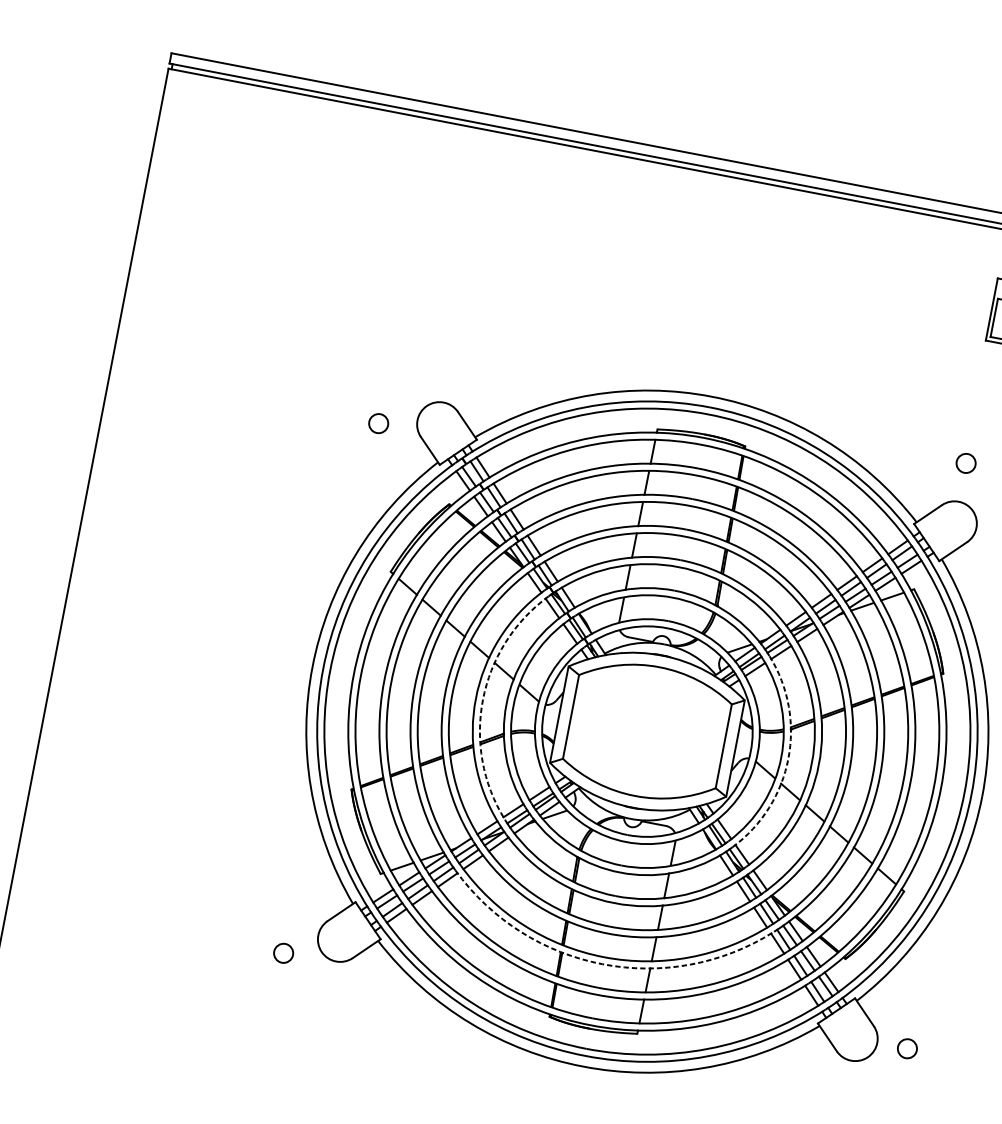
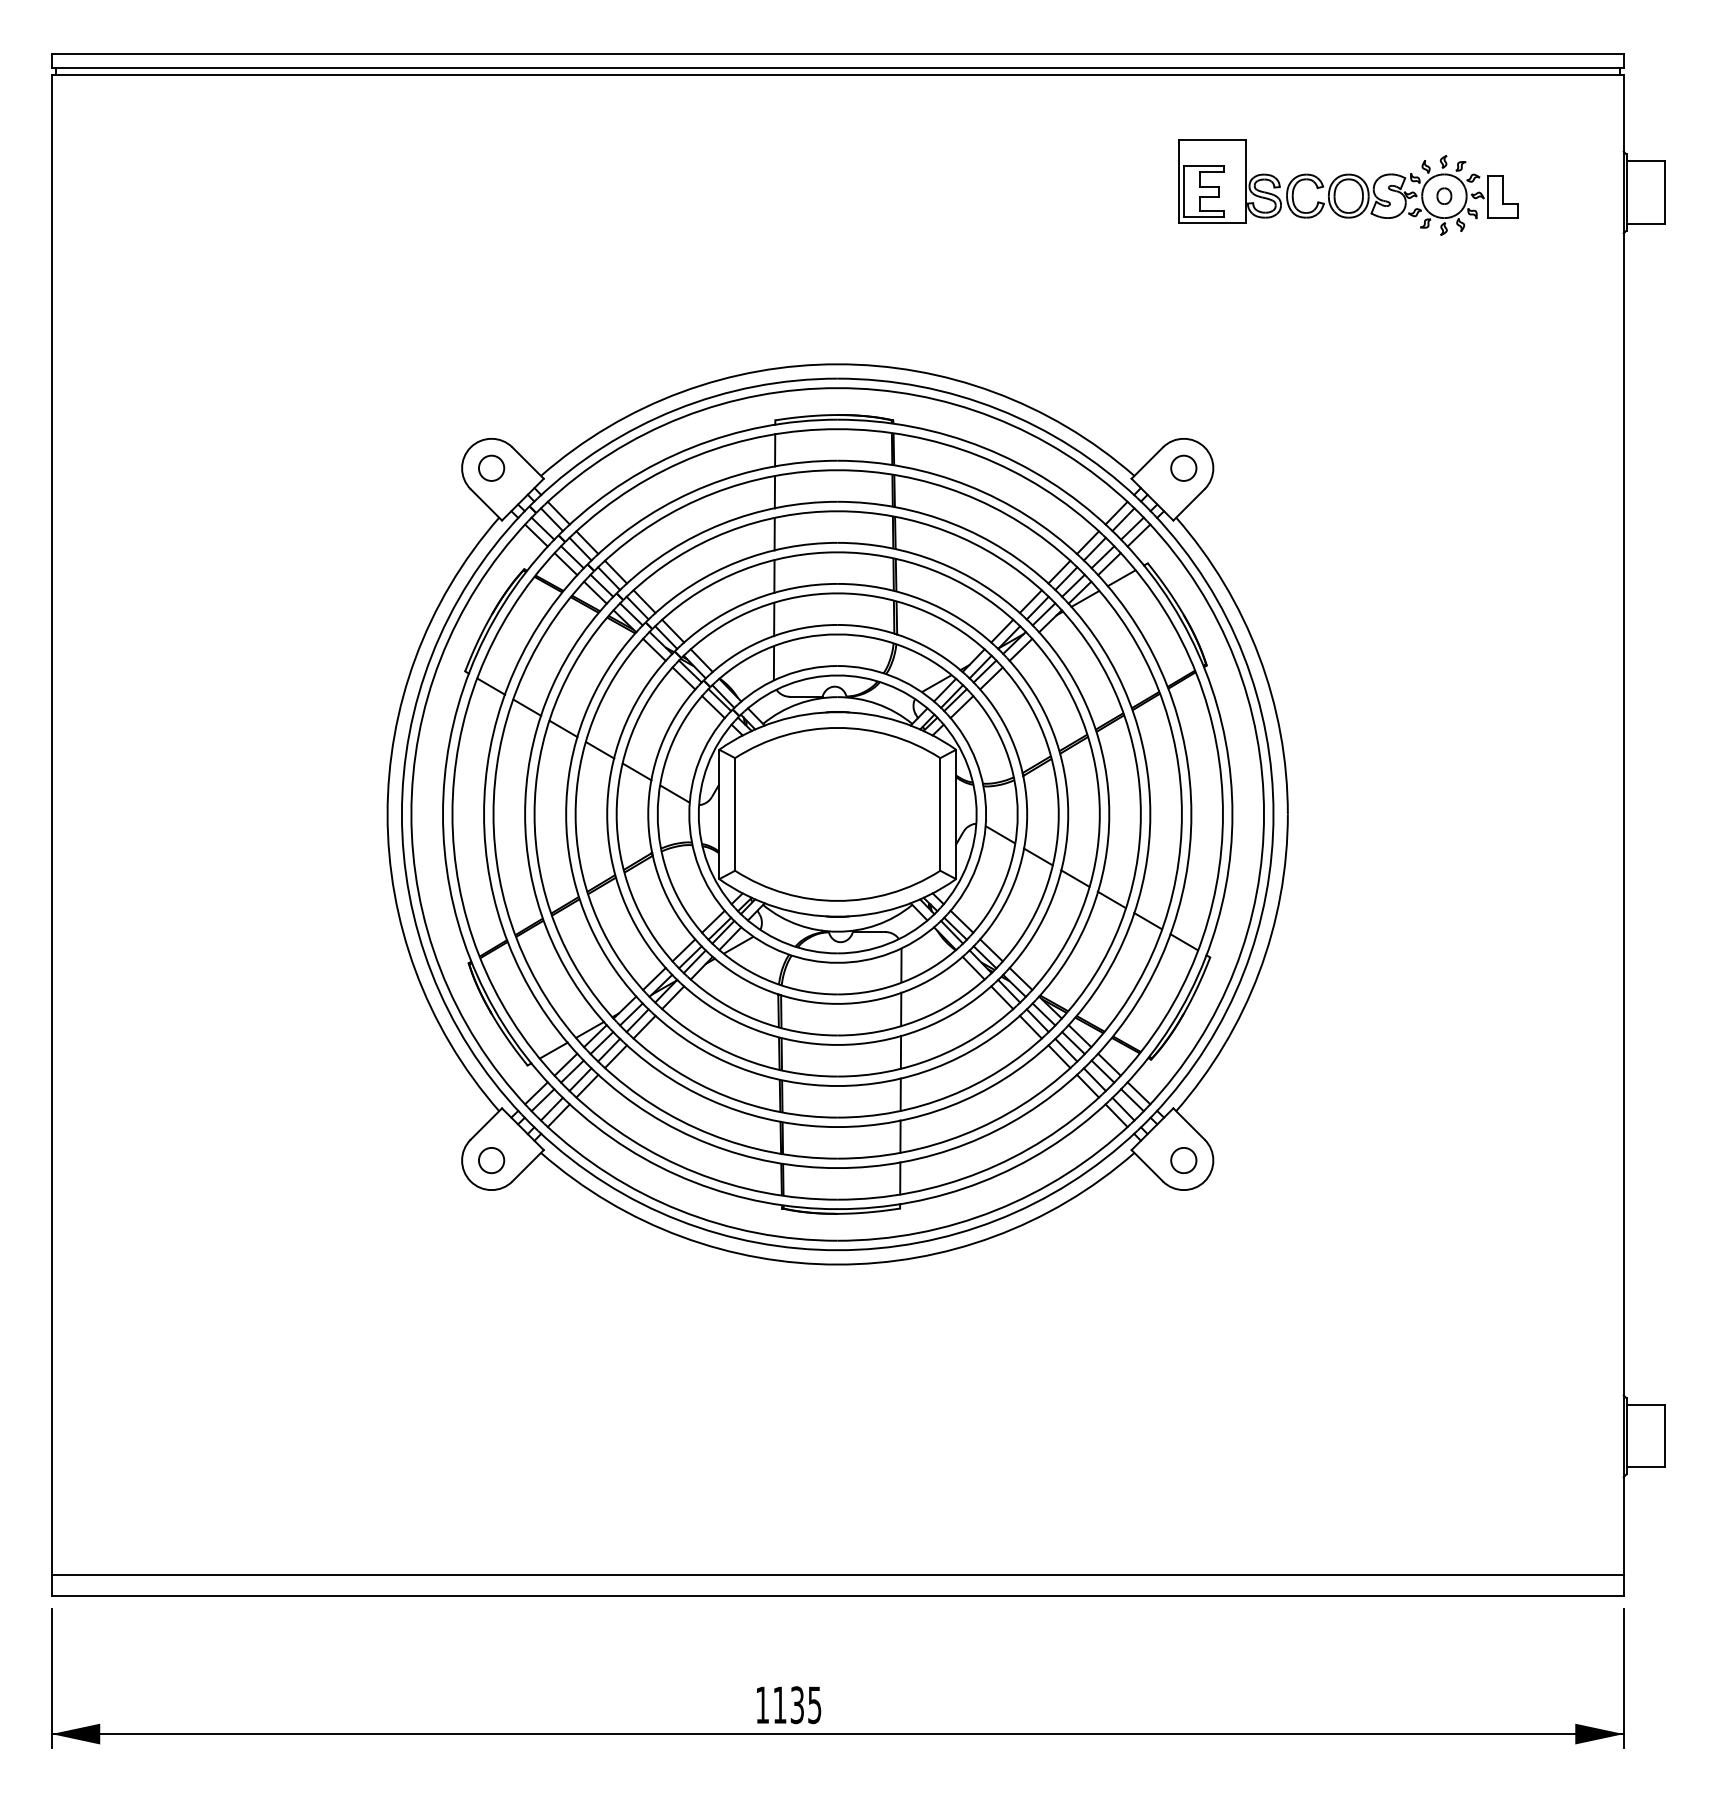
circle: (378, 422) -> (491, 467), moved
circle: (966, 462) -> (1183, 467), moved
arc: (482, 699) -> (616, 814), dashed -> solid
arc: (788, 758) -> (1027, 814), dashed -> solid
circle: (283, 953) -> (491, 1160), moved
arc: (602, 964) -> (837, 1127), dashed -> solid
circle: (907, 1048) -> (1183, 1160), moved

